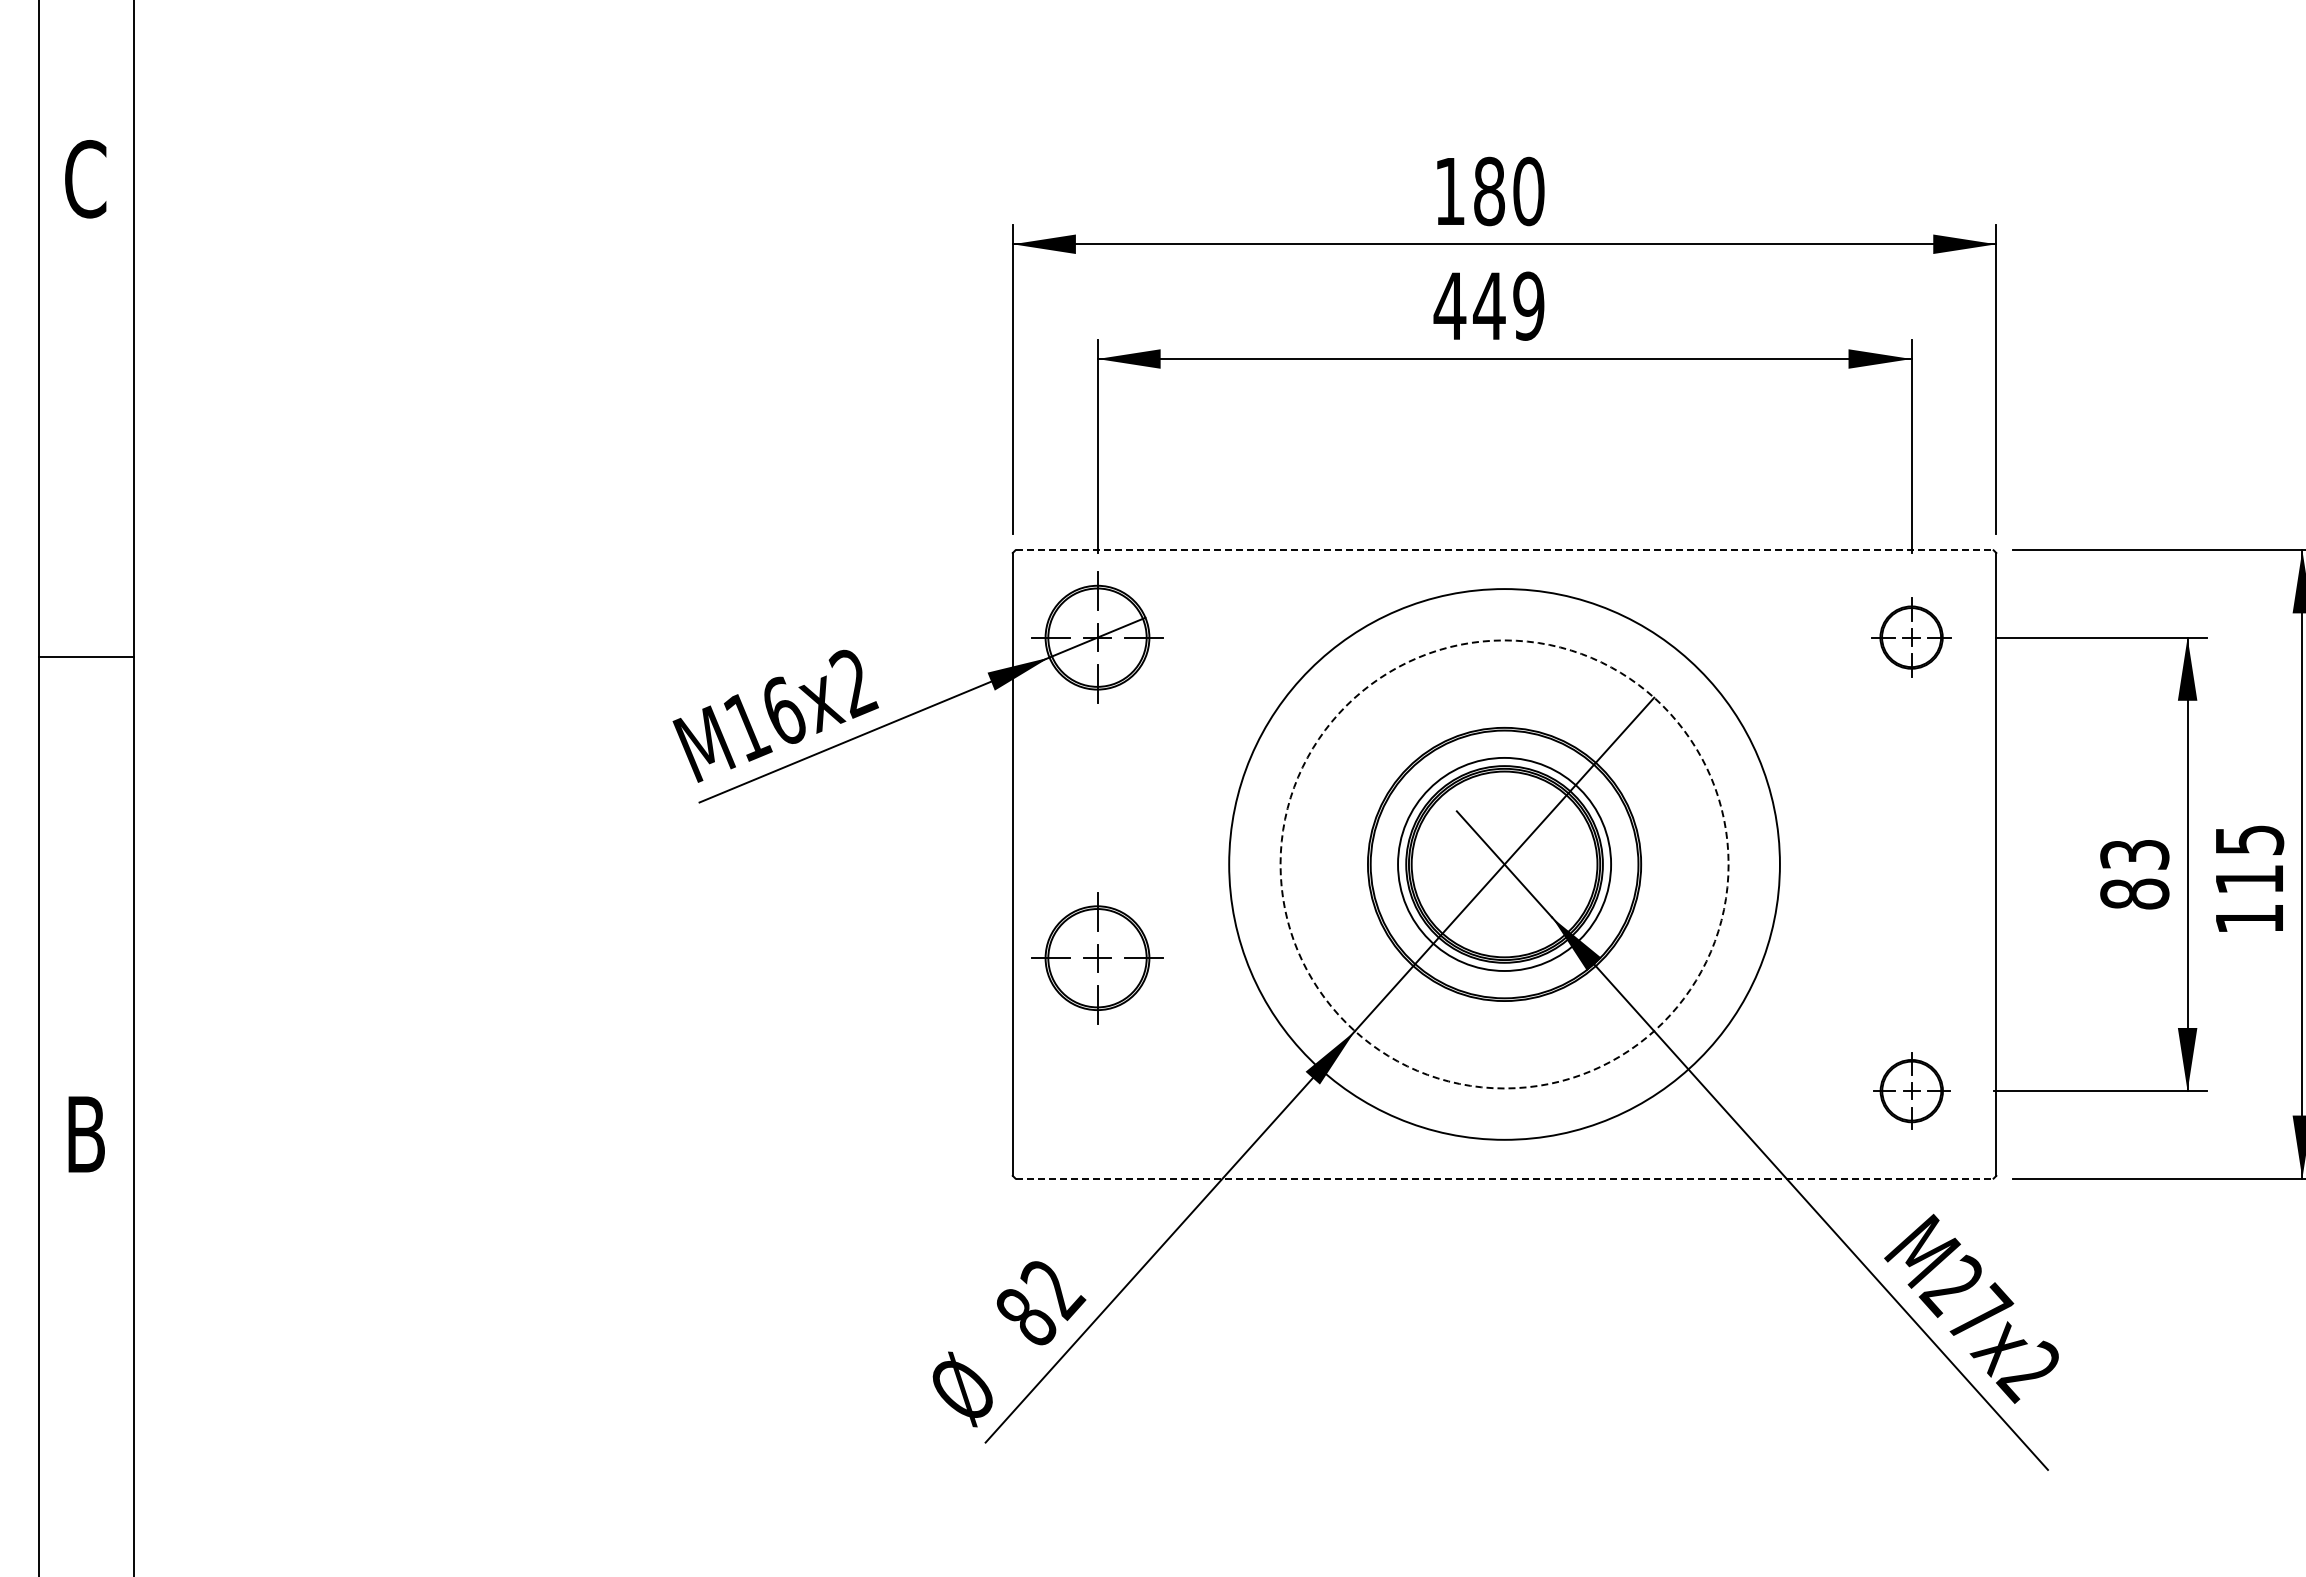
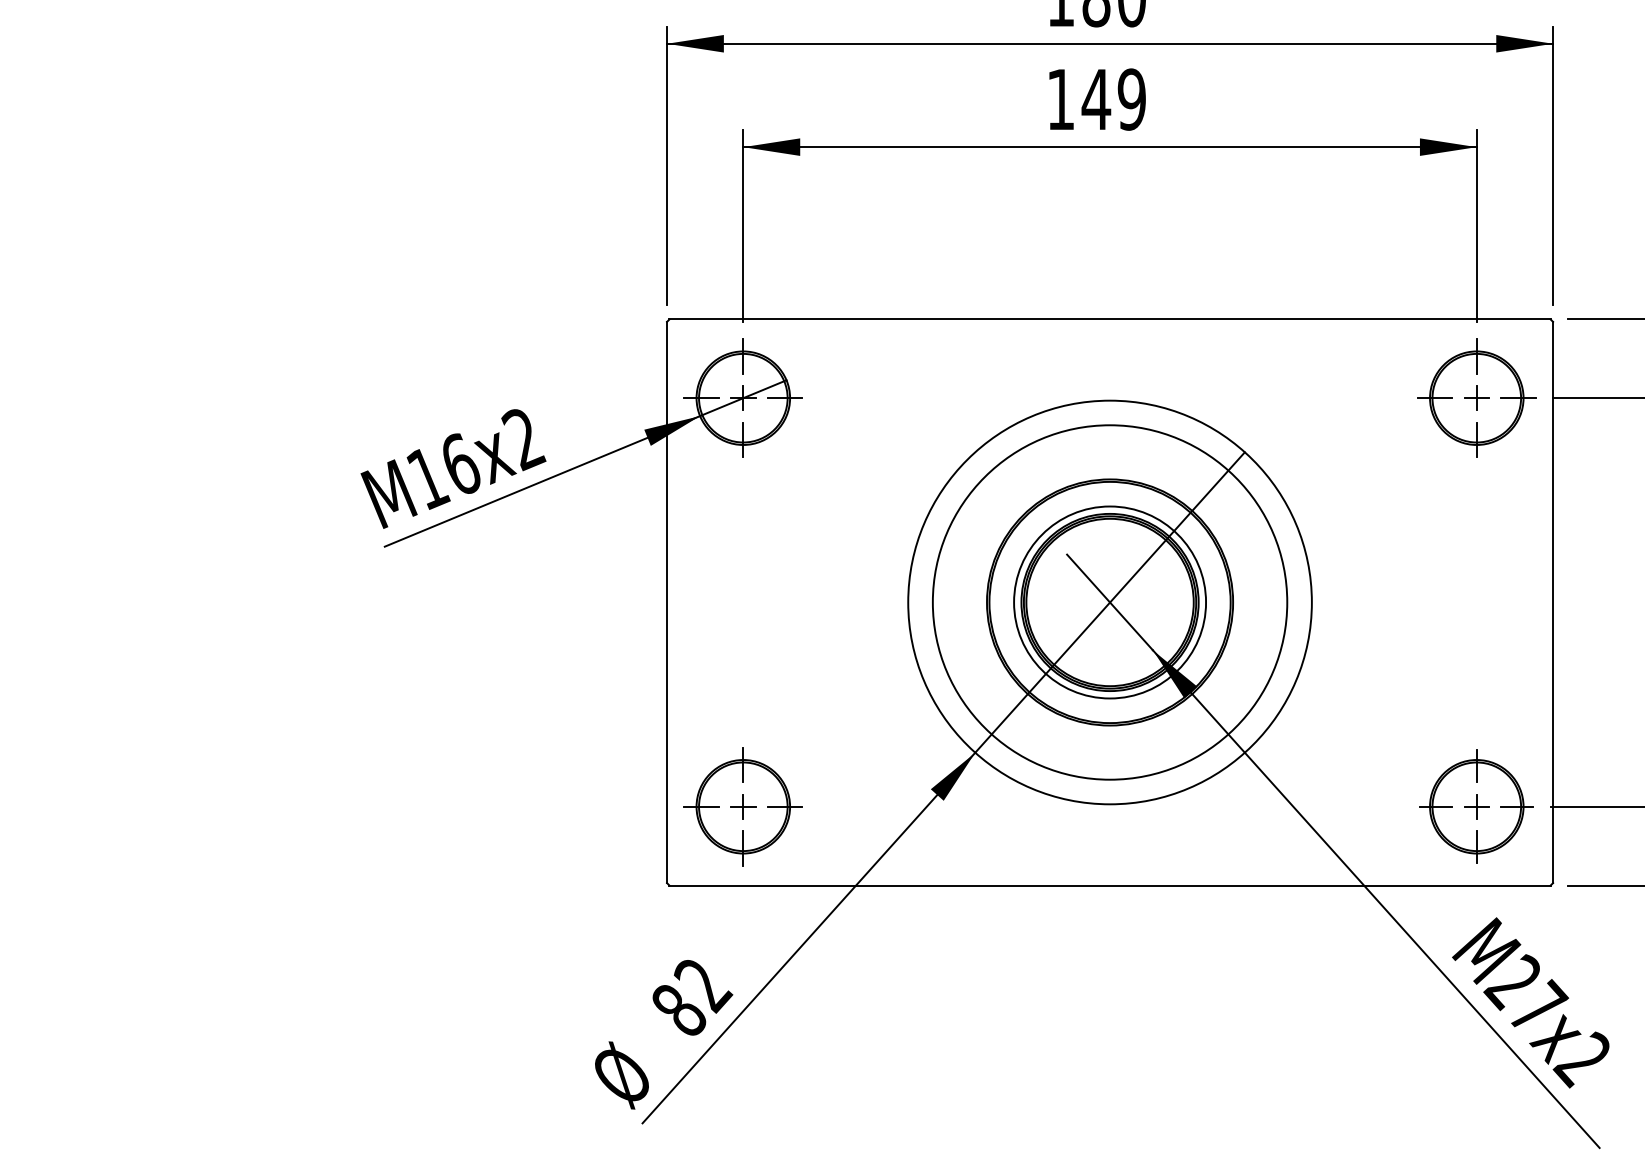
text: (1449, 305) -> (1060, 98), 449 -> 149
line: (1505, 550) -> (1110, 319), dashed -> solid
part: (1911, 637) -> (1476, 398), size x1.67
circle: (1504, 864) -> (1109, 602), dashed -> solid
circle: (1504, 864) -> (1109, 602), size x0.71
part: (1097, 958) -> (743, 807), moved
part: (1911, 1090) -> (1476, 806), size x1.67
line: (1505, 1178) -> (1110, 885), dashed -> solid

